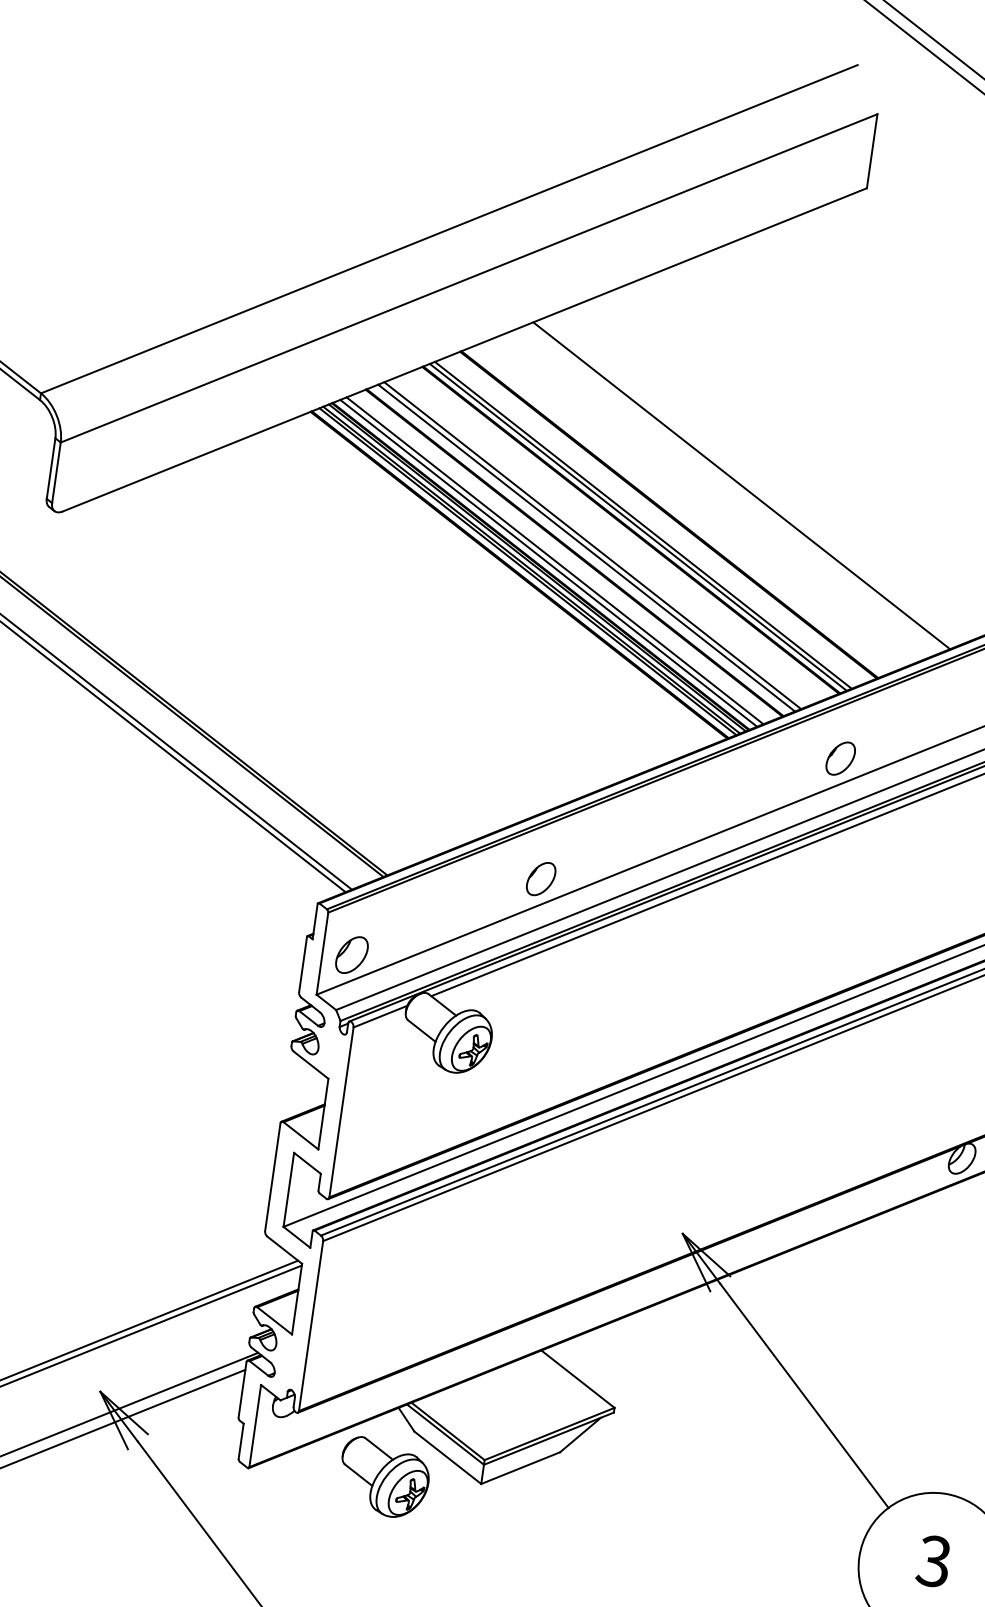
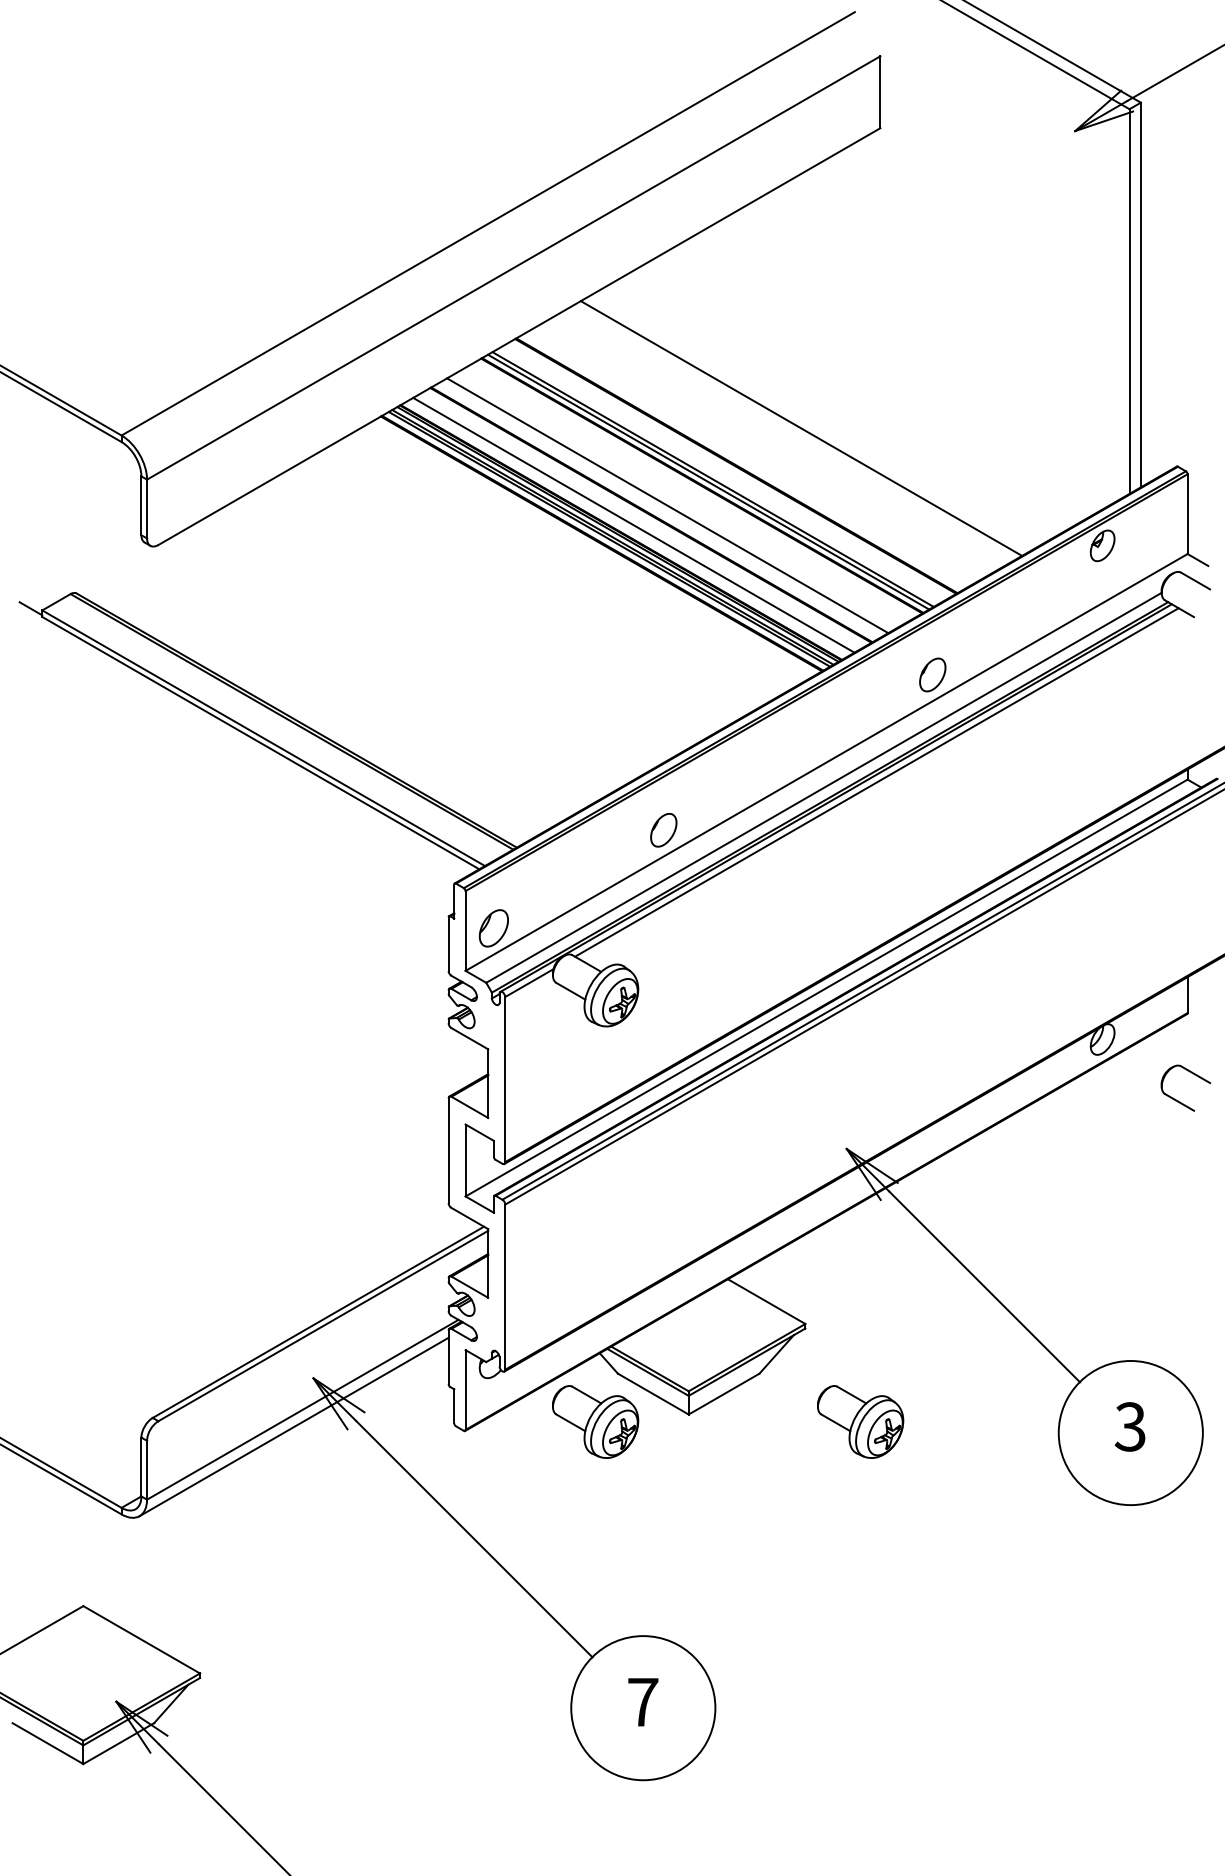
line: (585, 547) -> (661, 508), removed
line: (548, 563) -> (627, 528), removed
part: (657, 1516) -> (860, 1421), added

